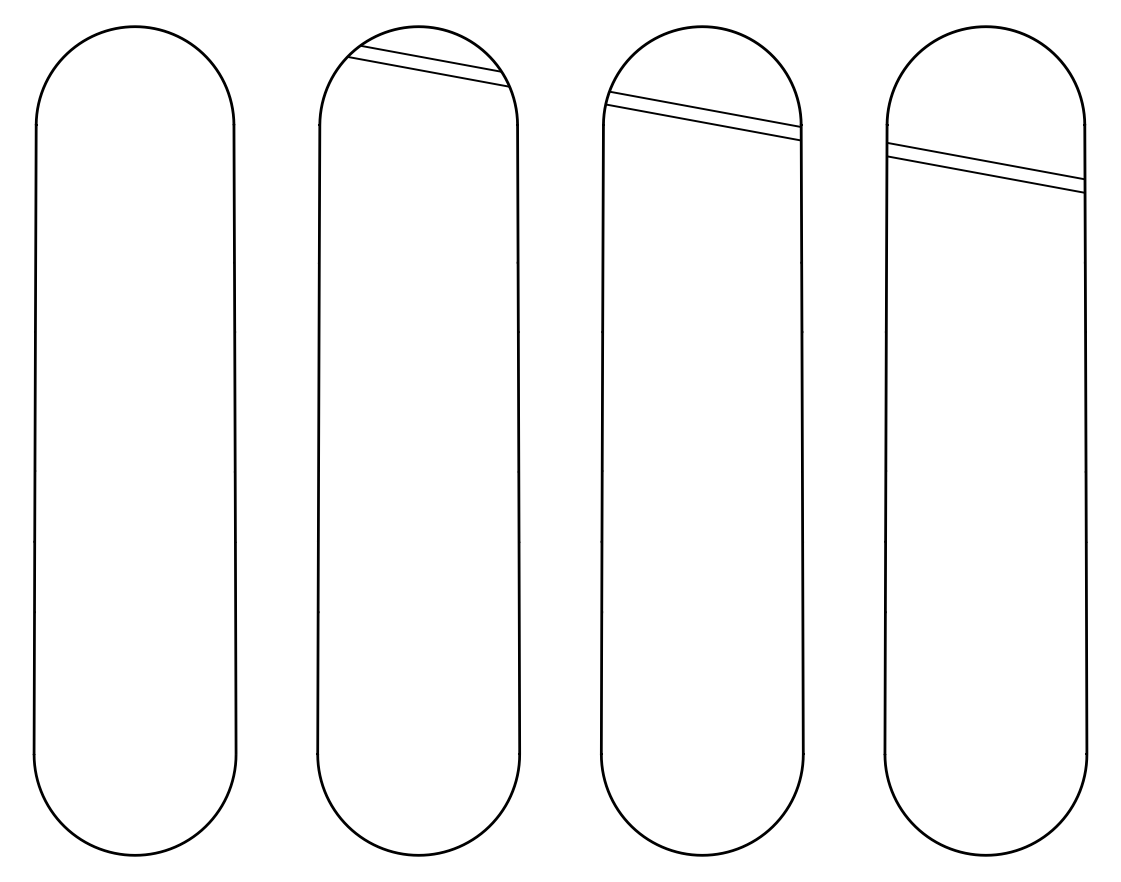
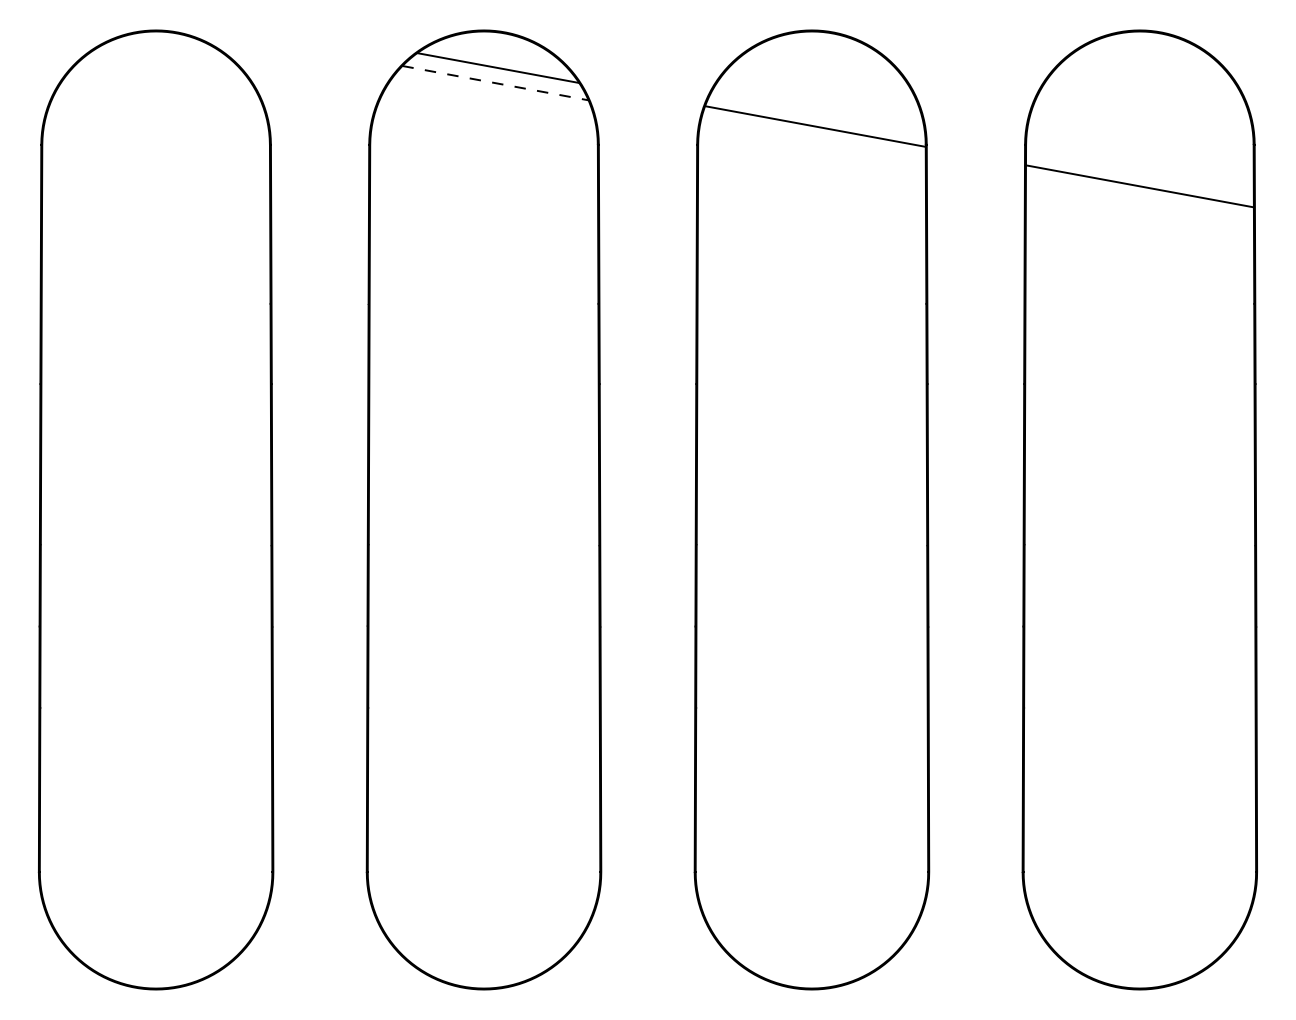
line: (428, 72) -> (495, 83), solid -> dashed
line: (702, 122) -> (812, 141), removed
line: (985, 174) -> (1139, 201), removed

